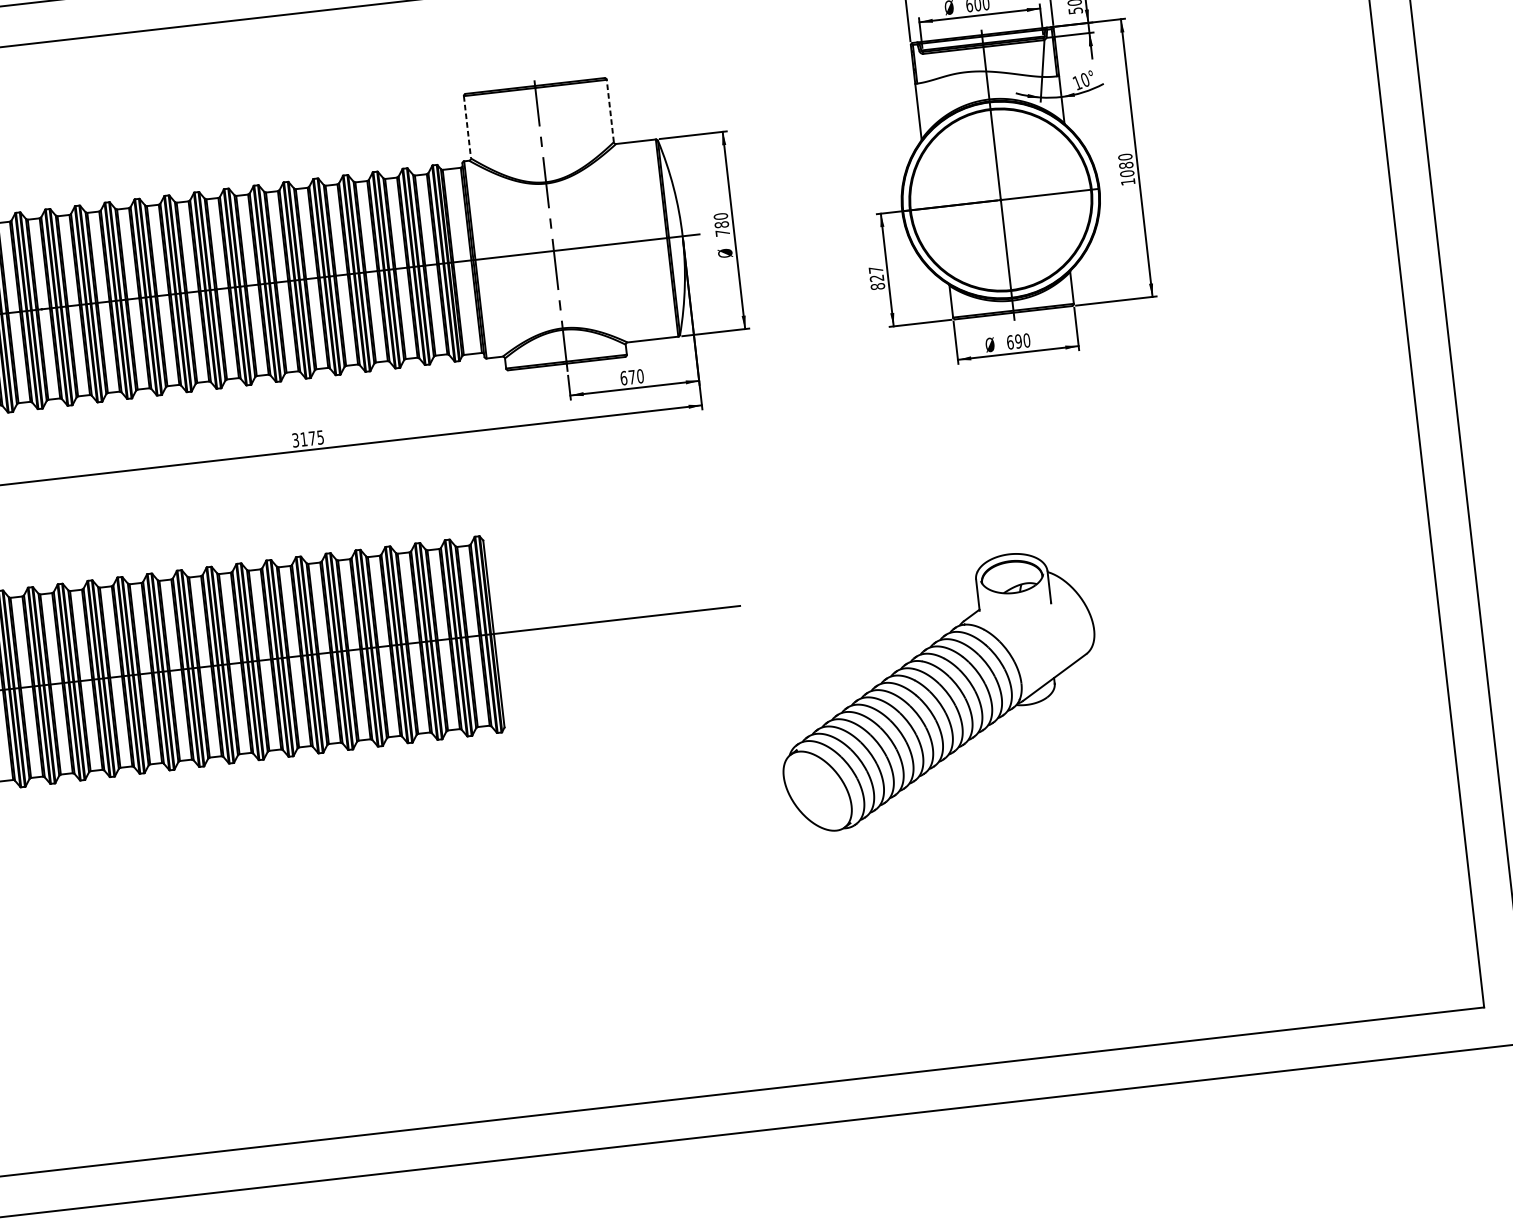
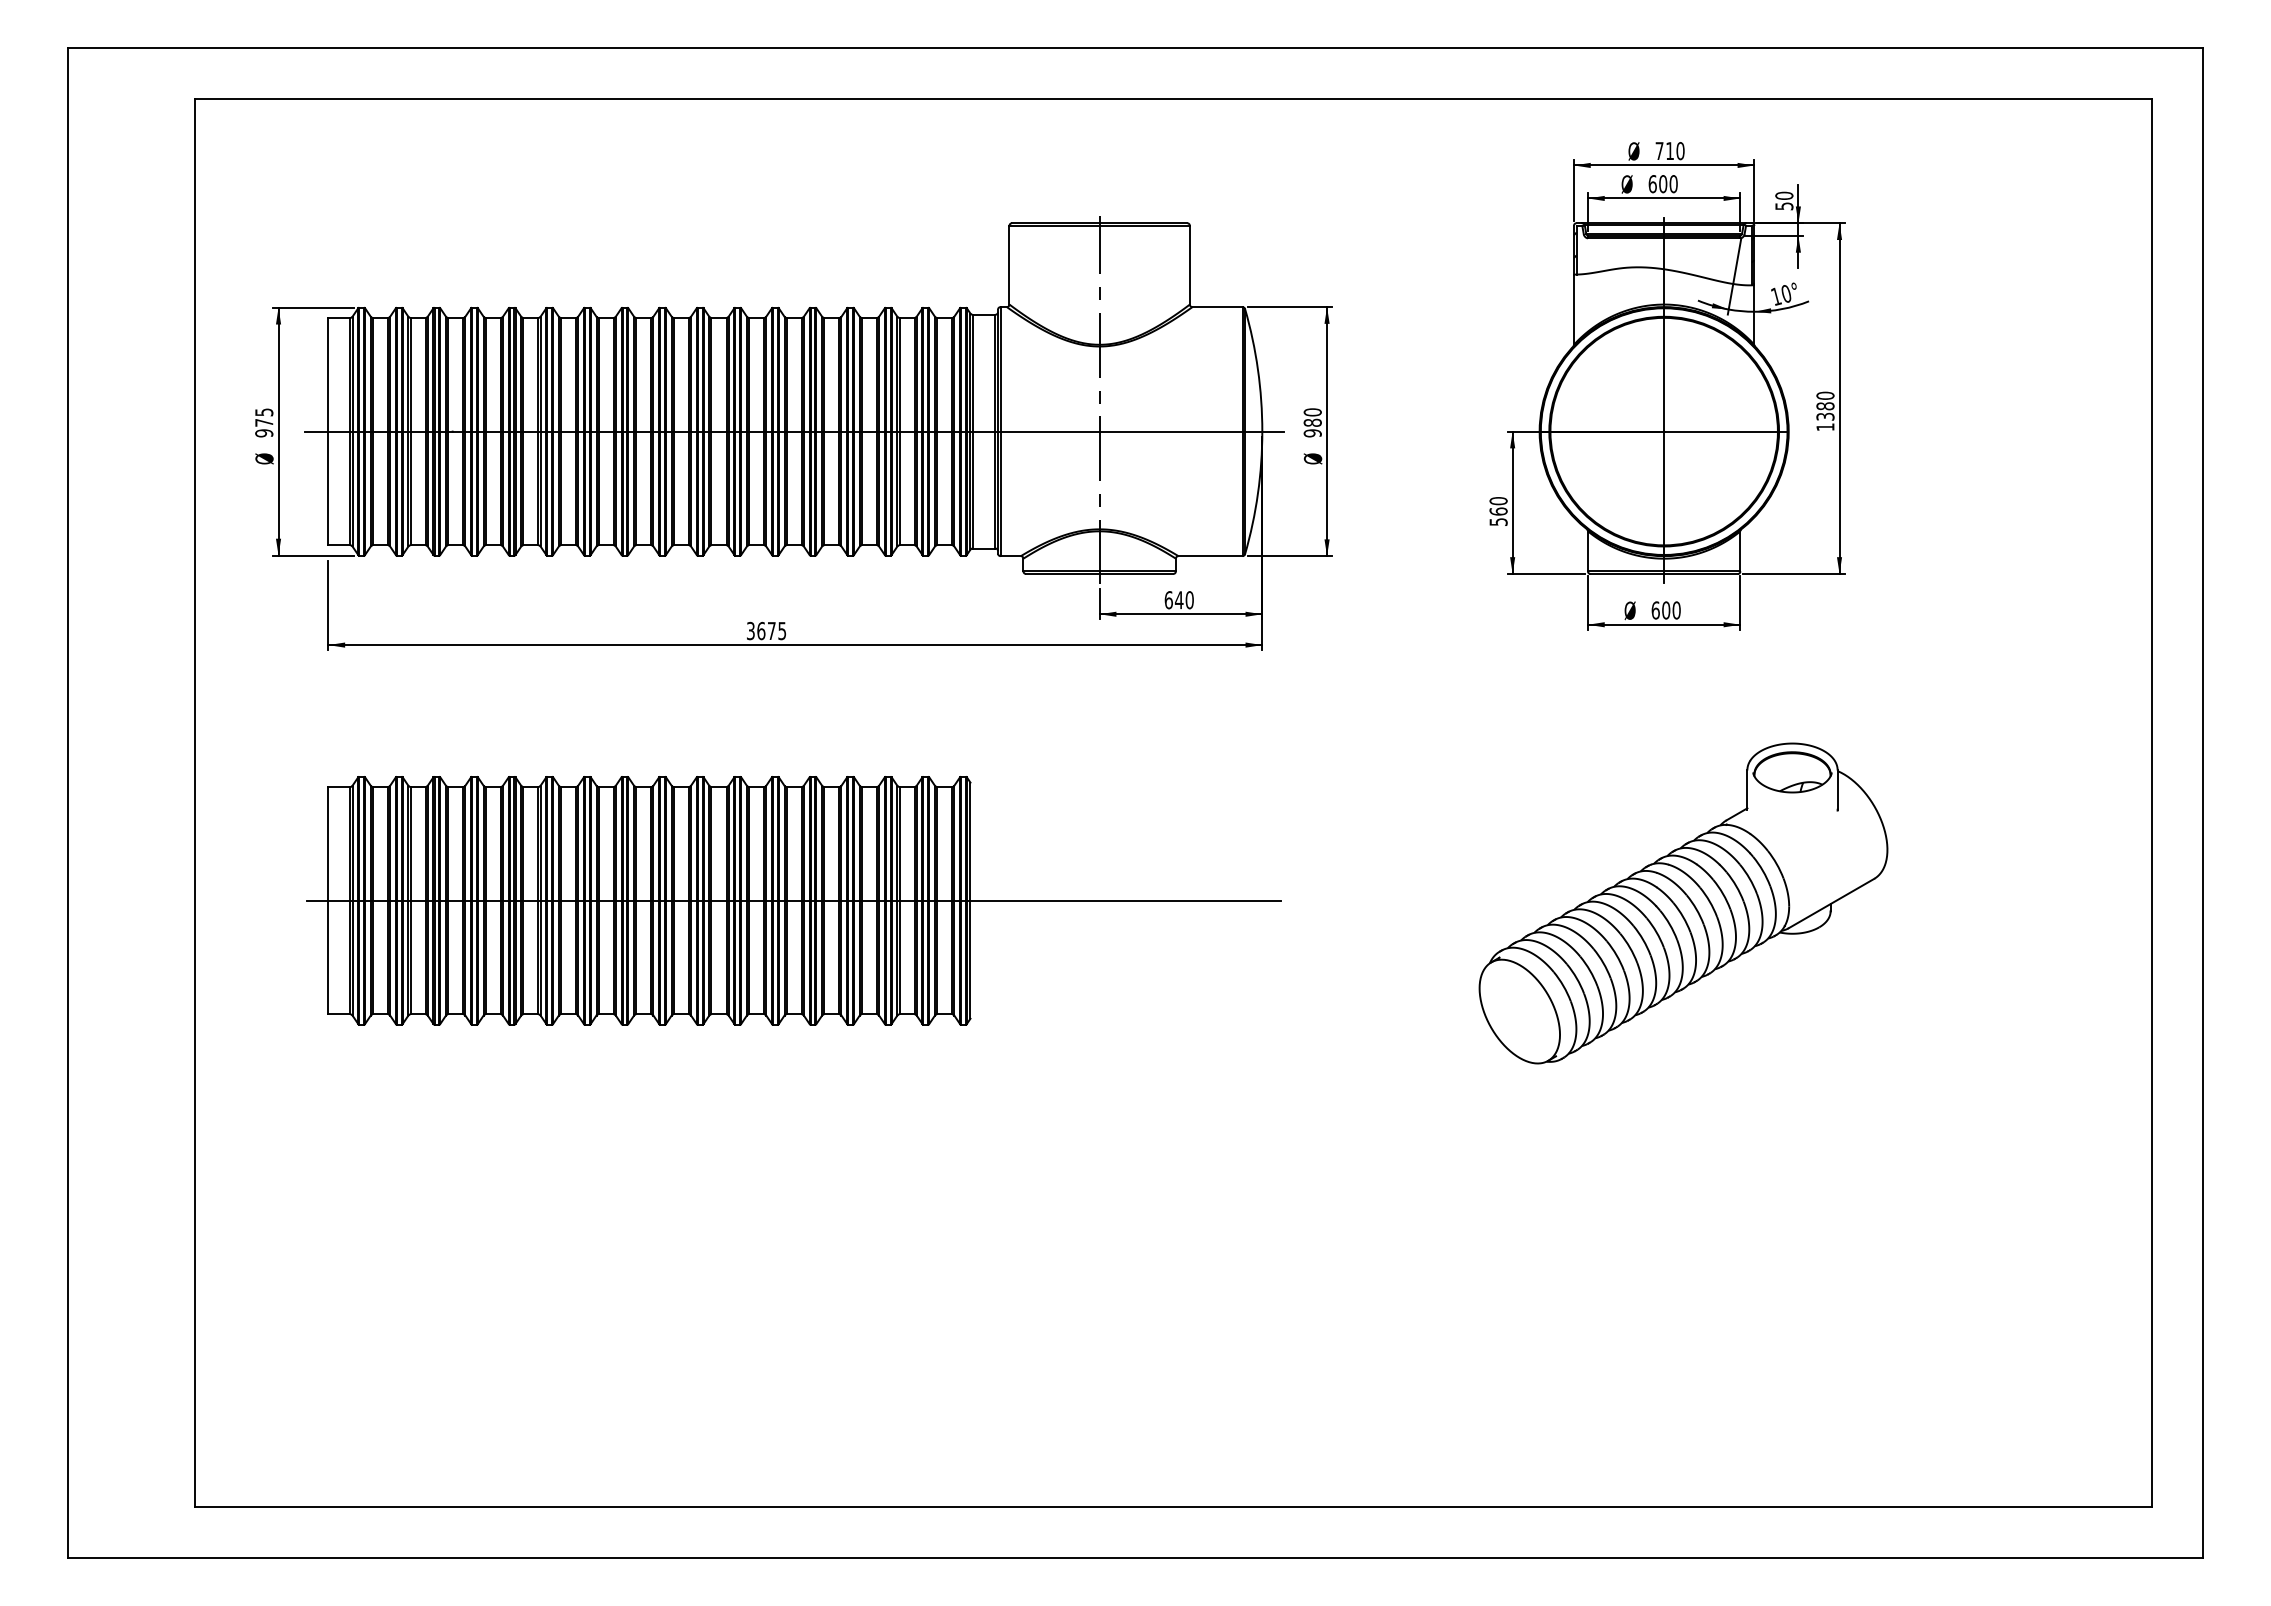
line: (609, 110) -> (1189, 264), dashed -> solid
line: (467, 127) -> (1009, 265), dashed -> solid
text: (1127, 173) -> (1825, 416), 1080 -> 1380
text: (722, 233) -> (1312, 433), 780 -> 980
text: (876, 278) -> (1498, 511), 827 -> 560
text: (1018, 341) -> (1666, 610), 690 -> 600
text: (631, 377) -> (1178, 600), 670 -> 640
text: (304, 438) -> (761, 630), 3175 -> 3675
part: (937, 690) -> (1683, 903), moved

